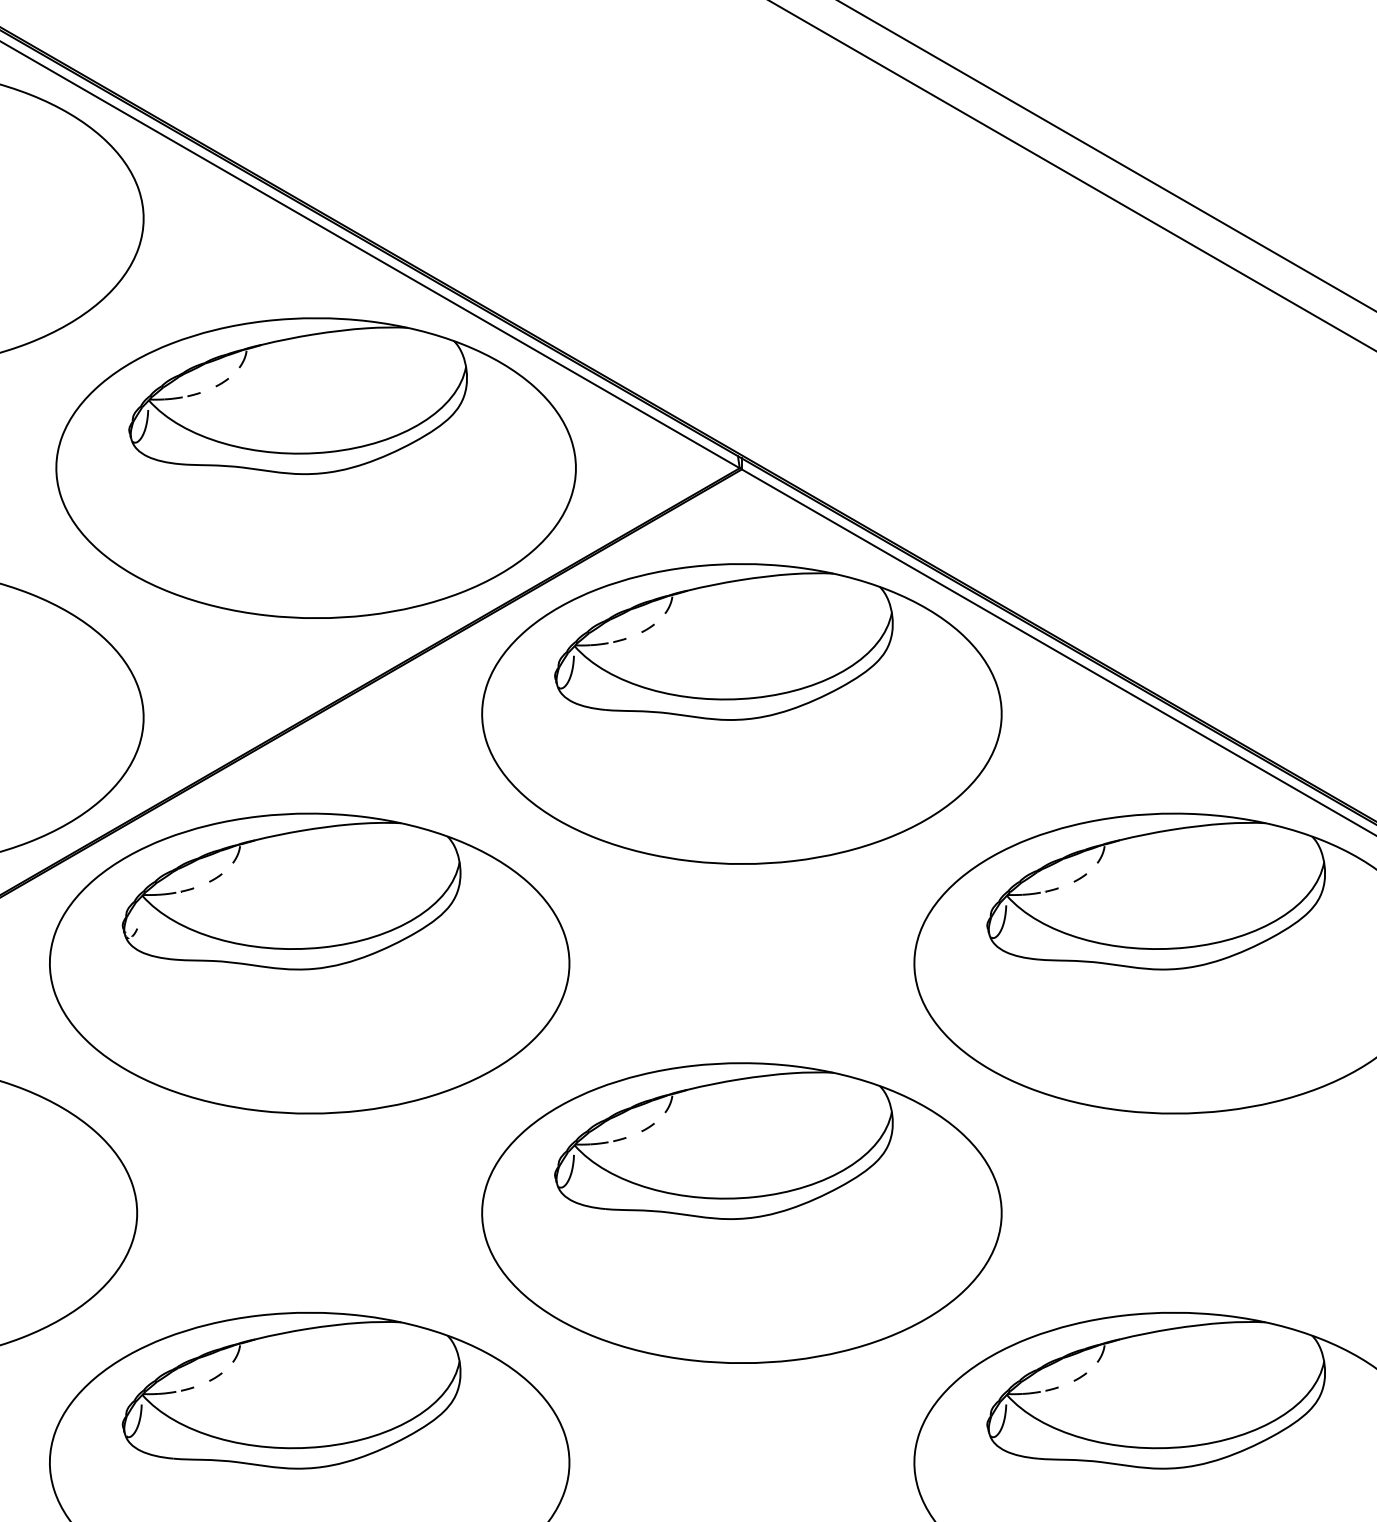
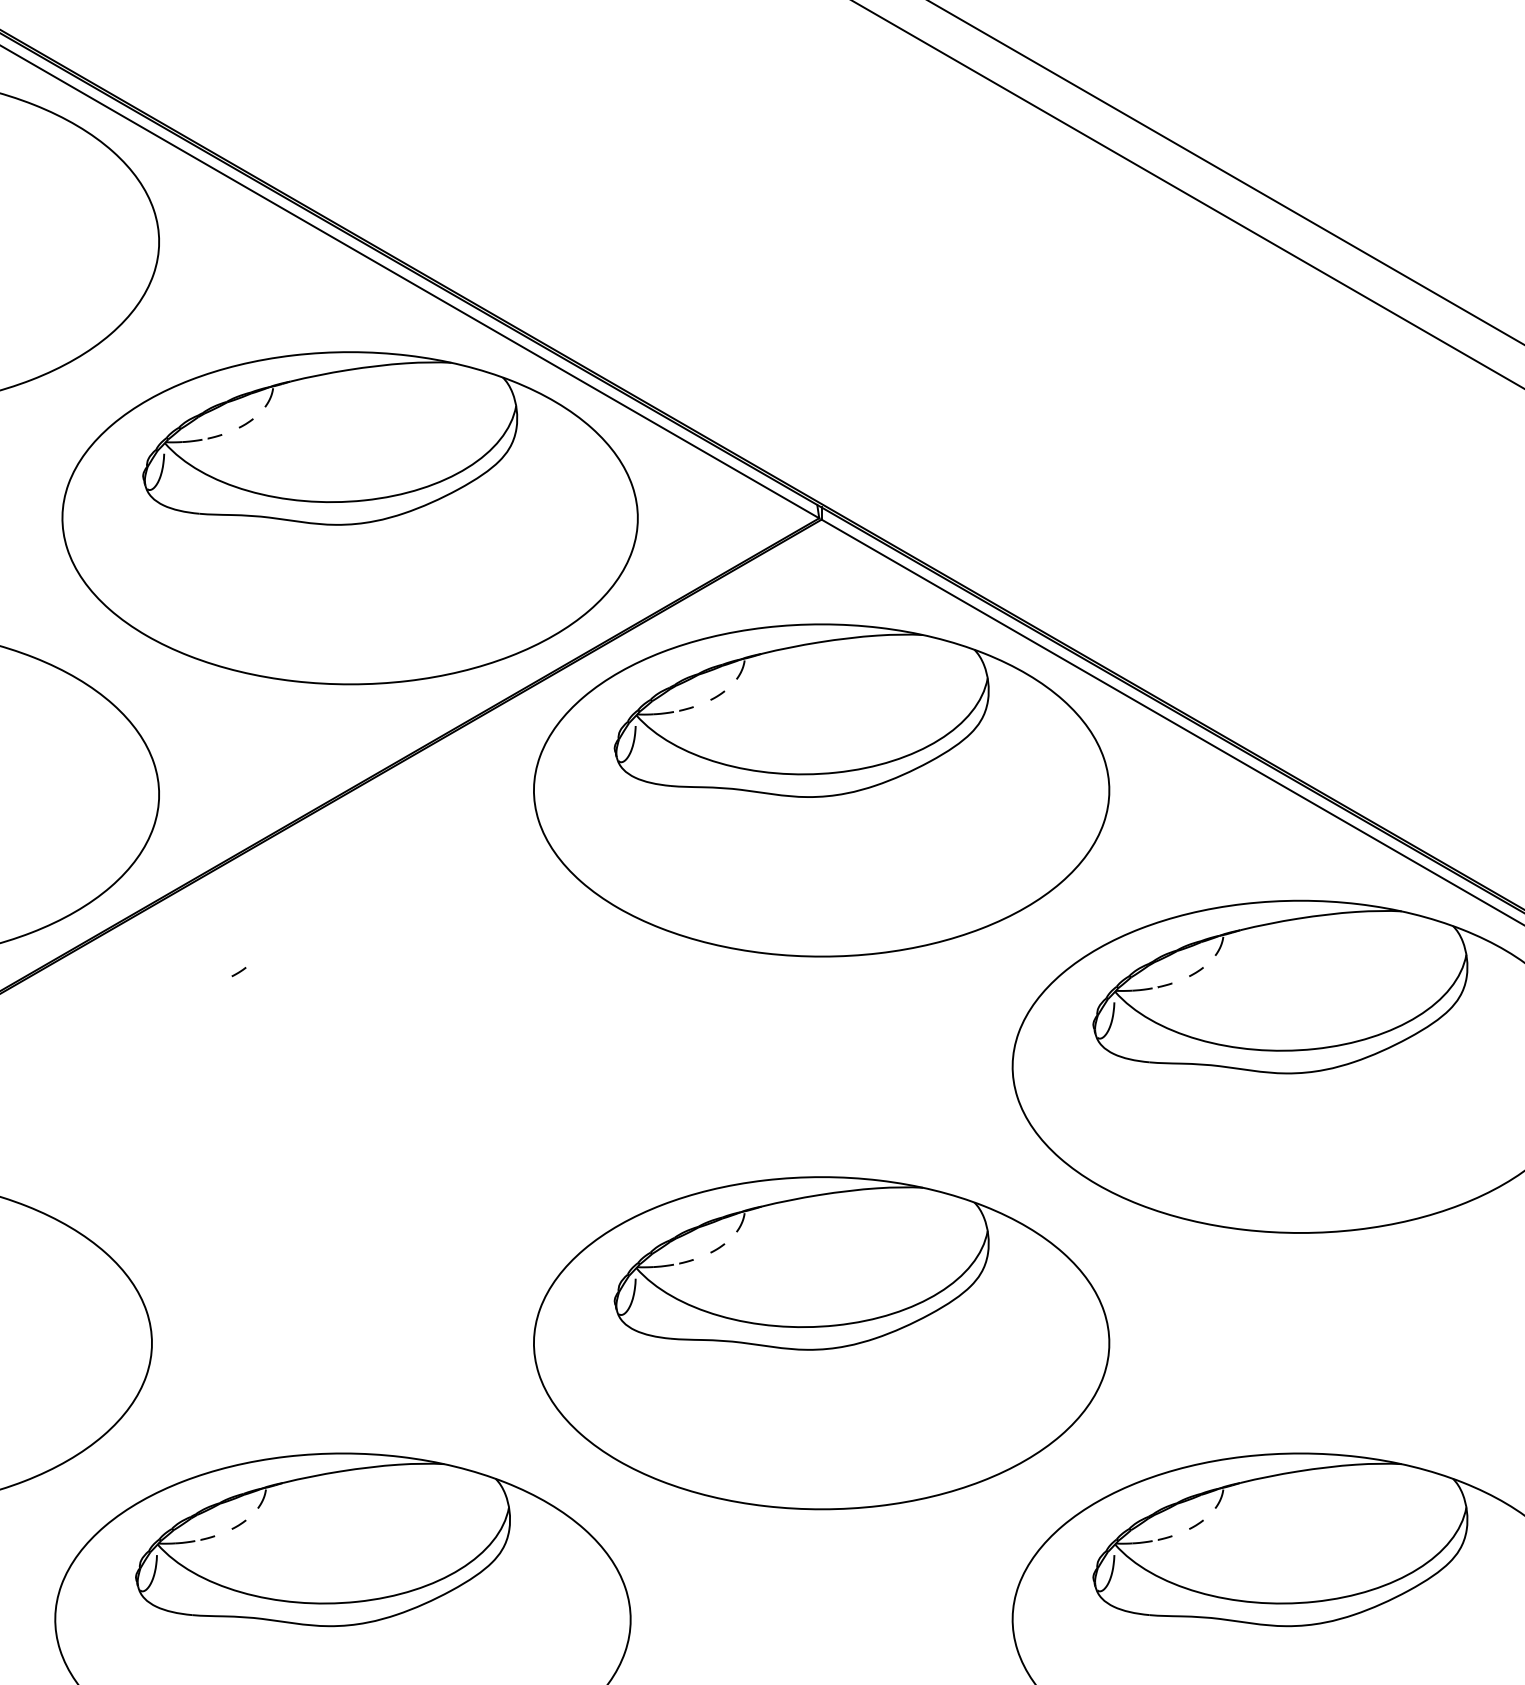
part: (309, 963) -> (342, 1066), removed

